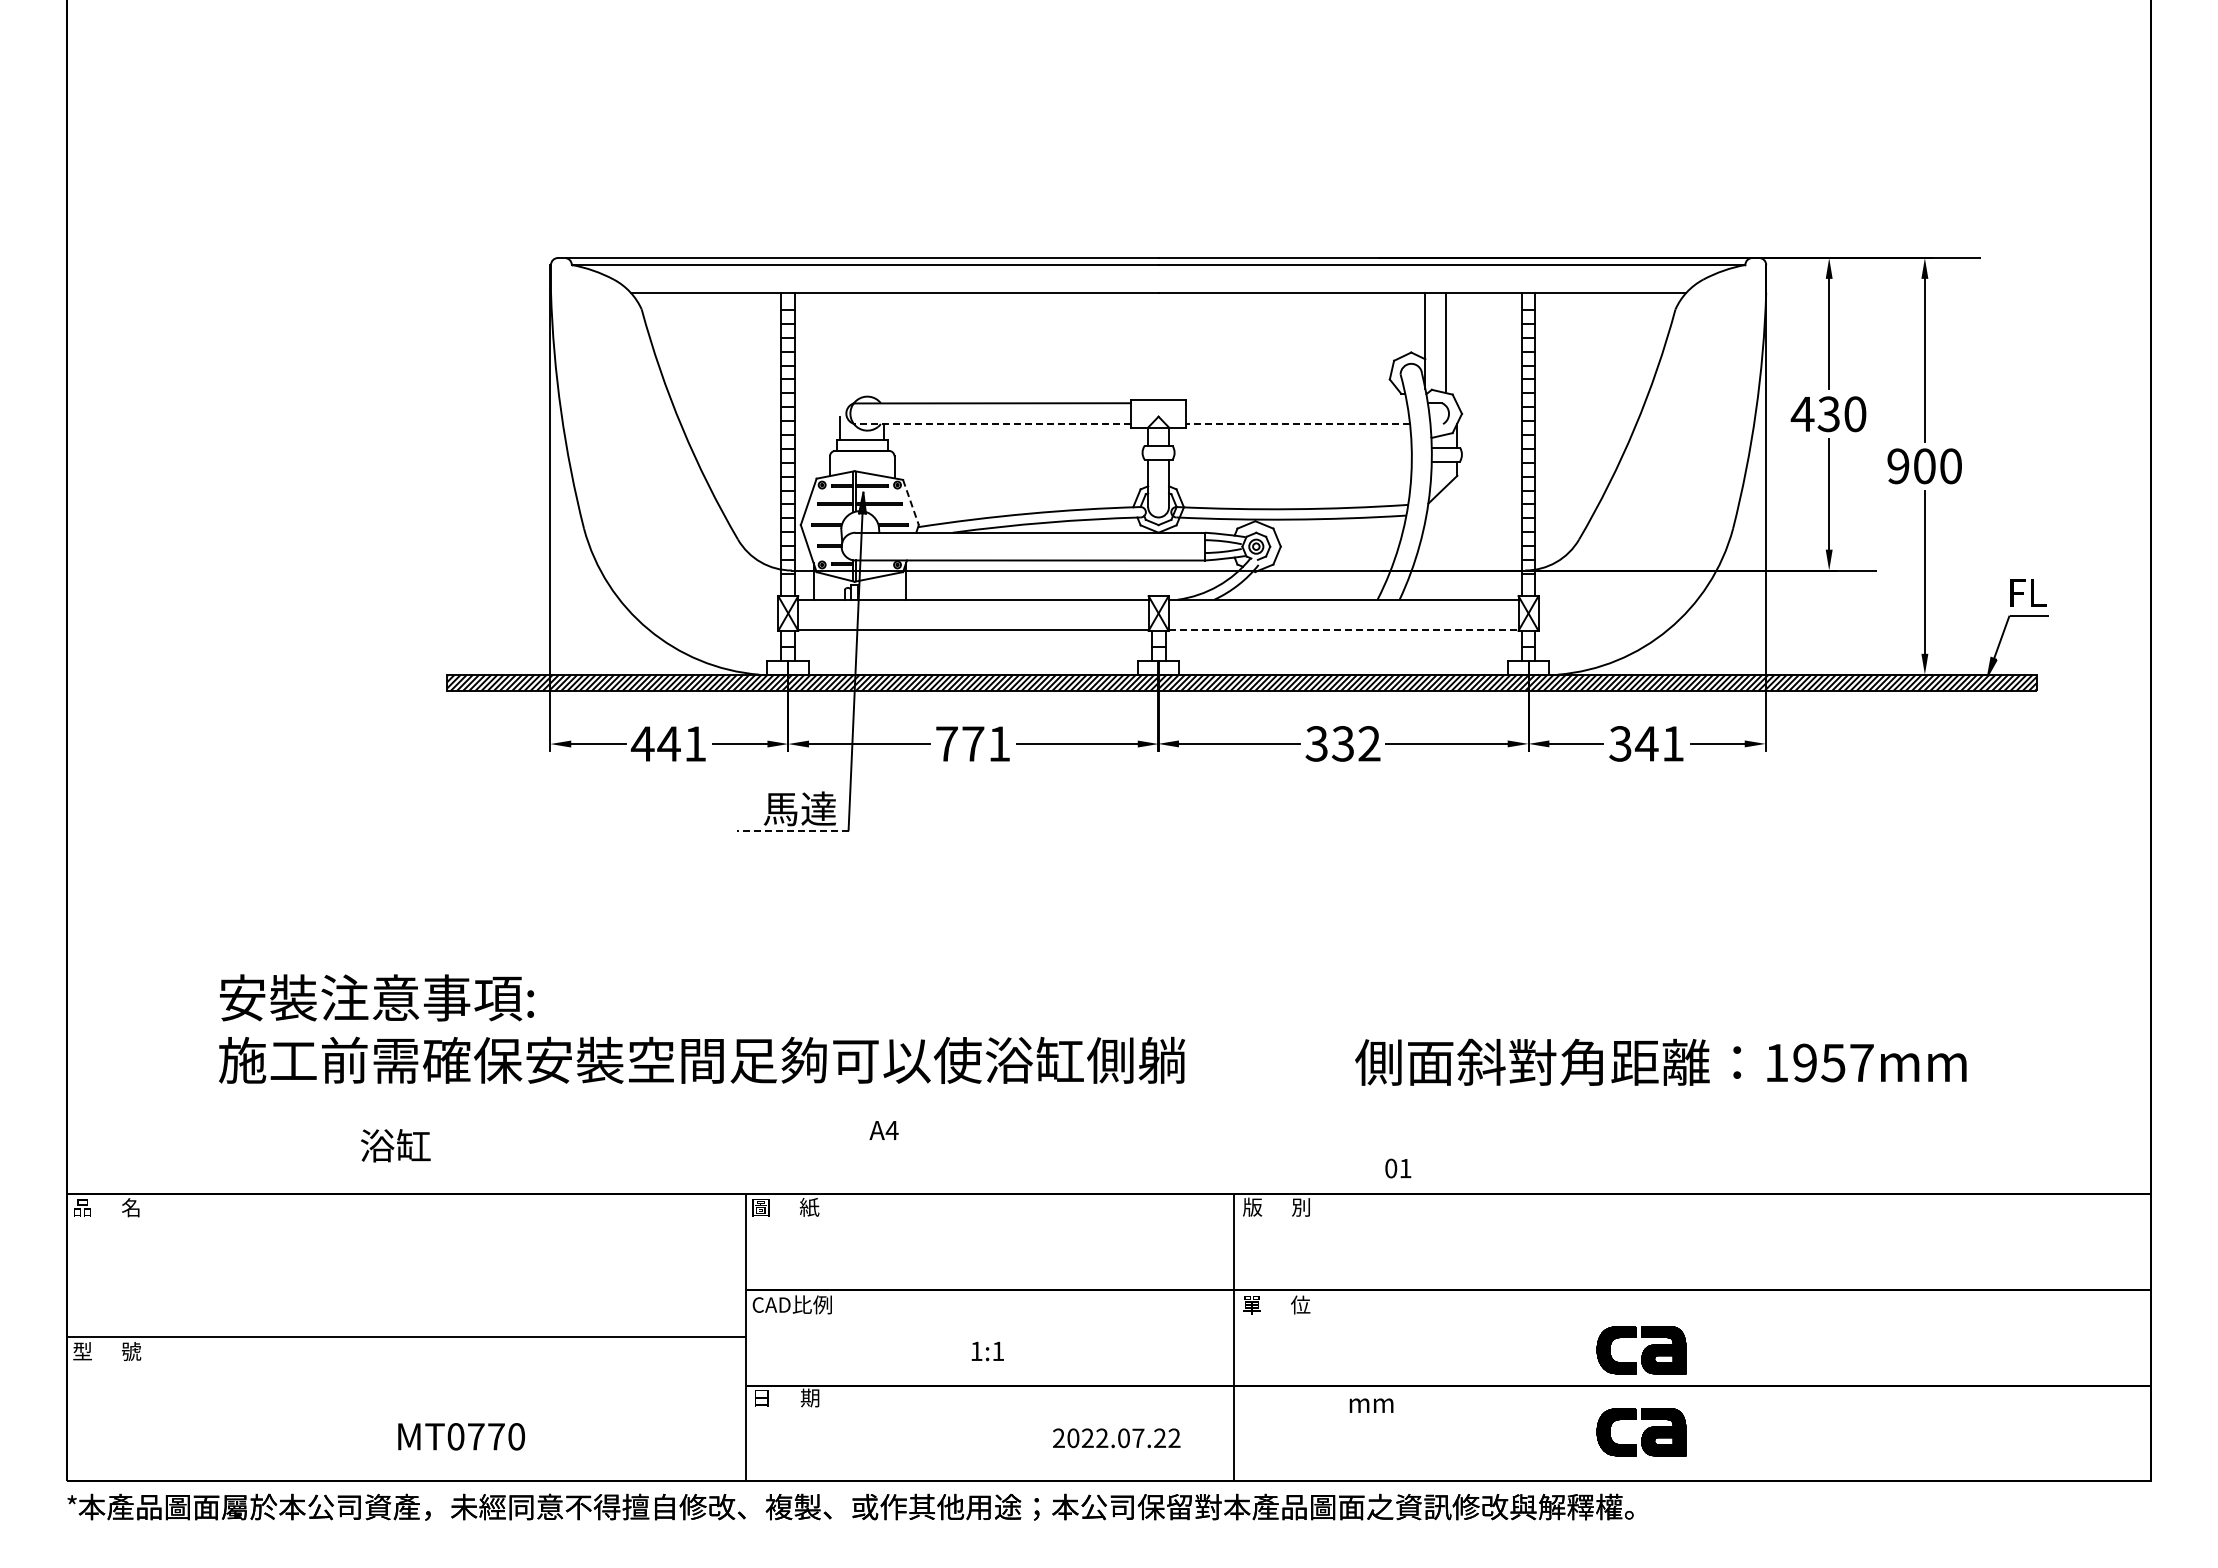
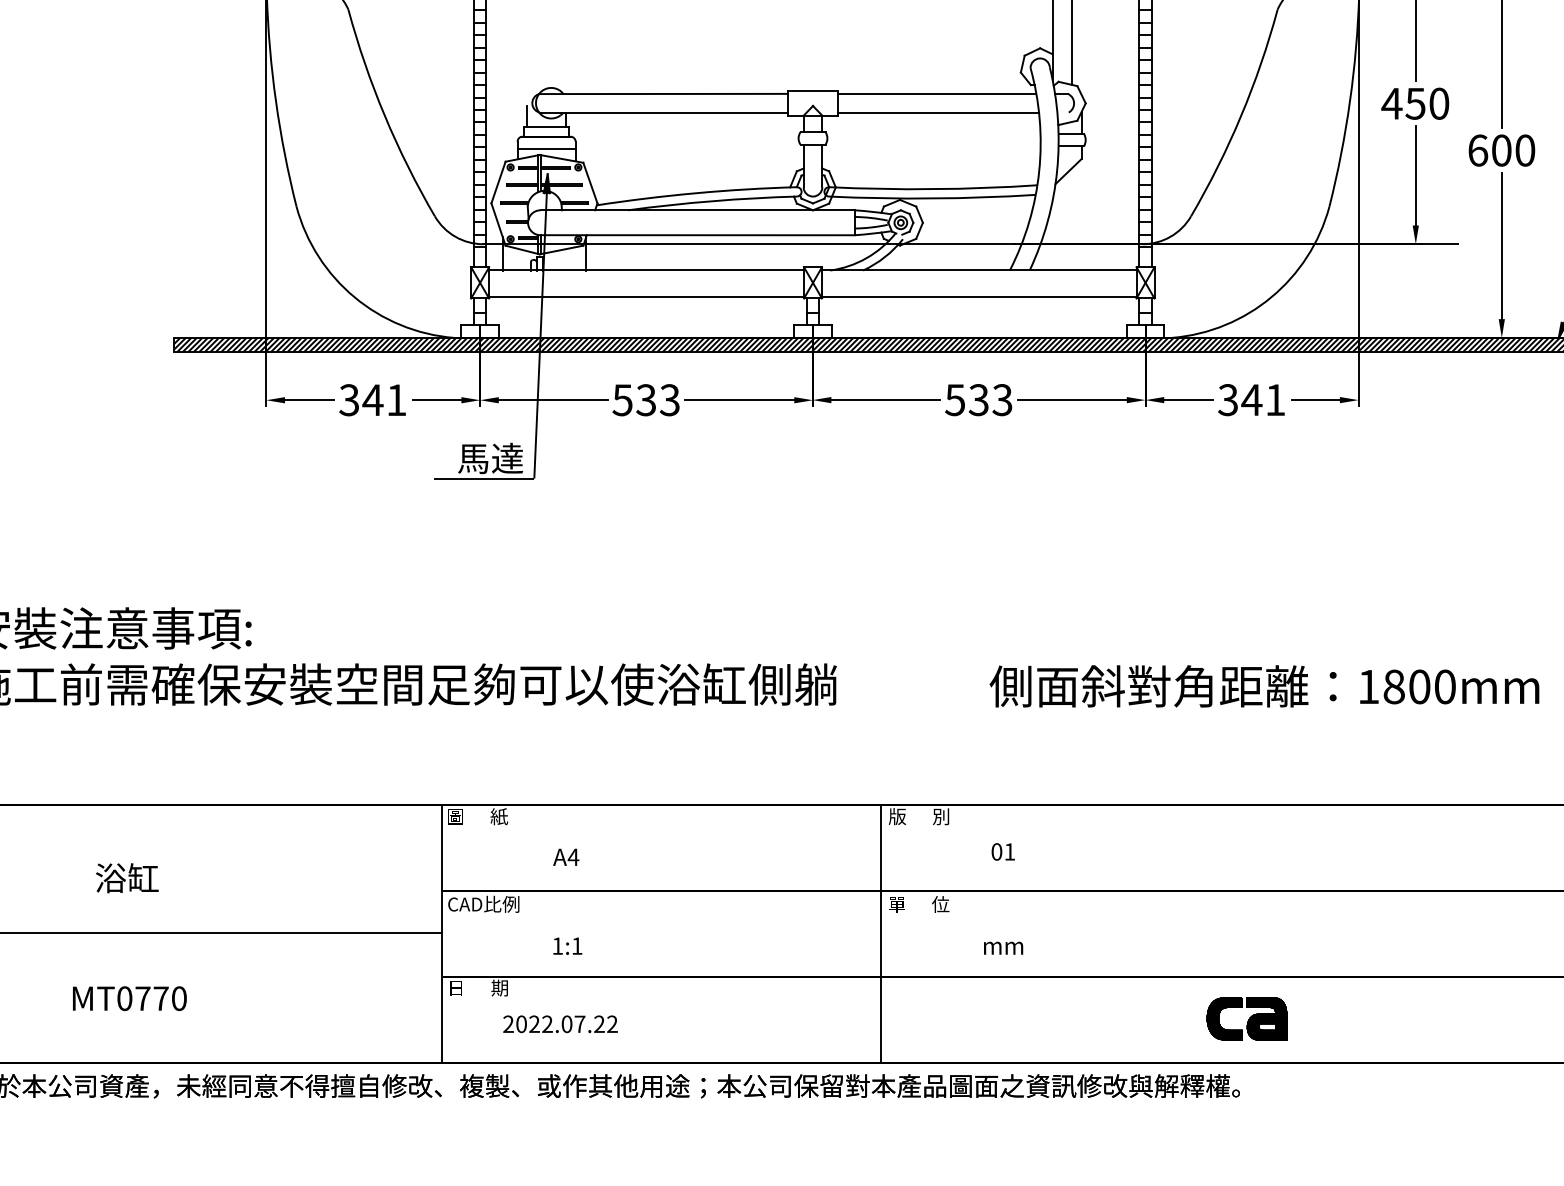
line: (1296, 403) -> (936, 94), added
text: (1828, 414) -> (1415, 104), 430 -> 450
line: (992, 424) -> (663, 112), dashed -> solid
line: (1298, 424) -> (938, 112), dashed -> solid
line: (861, 464) -> (545, 148), added
text: (1898, 466) -> (1478, 150), 900 -> 600
line: (910, 502) -> (589, 183), dashed -> solid
line: (1343, 629) -> (979, 297), dashed -> solid
text: (642, 743) -> (349, 399), 441 -> 341
text: (972, 743) -> (645, 399), 771 -> 533
text: (1342, 743) -> (978, 399), 332 -> 533
line: (792, 831) -> (483, 478), dashed -> solid
text: (1833, 1062) -> (1419, 686), 1957mm -> 1800mm
text: (883, 1130) -> (565, 857), moved
text: (395, 1145) -> (127, 877), moved
text: (1398, 1168) -> (1003, 851), moved
part: (1641, 1350) -> (1247, 945), removed
text: (987, 1351) -> (567, 946), moved
text: (1371, 1405) -> (1003, 948), moved
text: (461, 1436) -> (129, 998), moved
text: (1116, 1438) -> (560, 1024), moved

